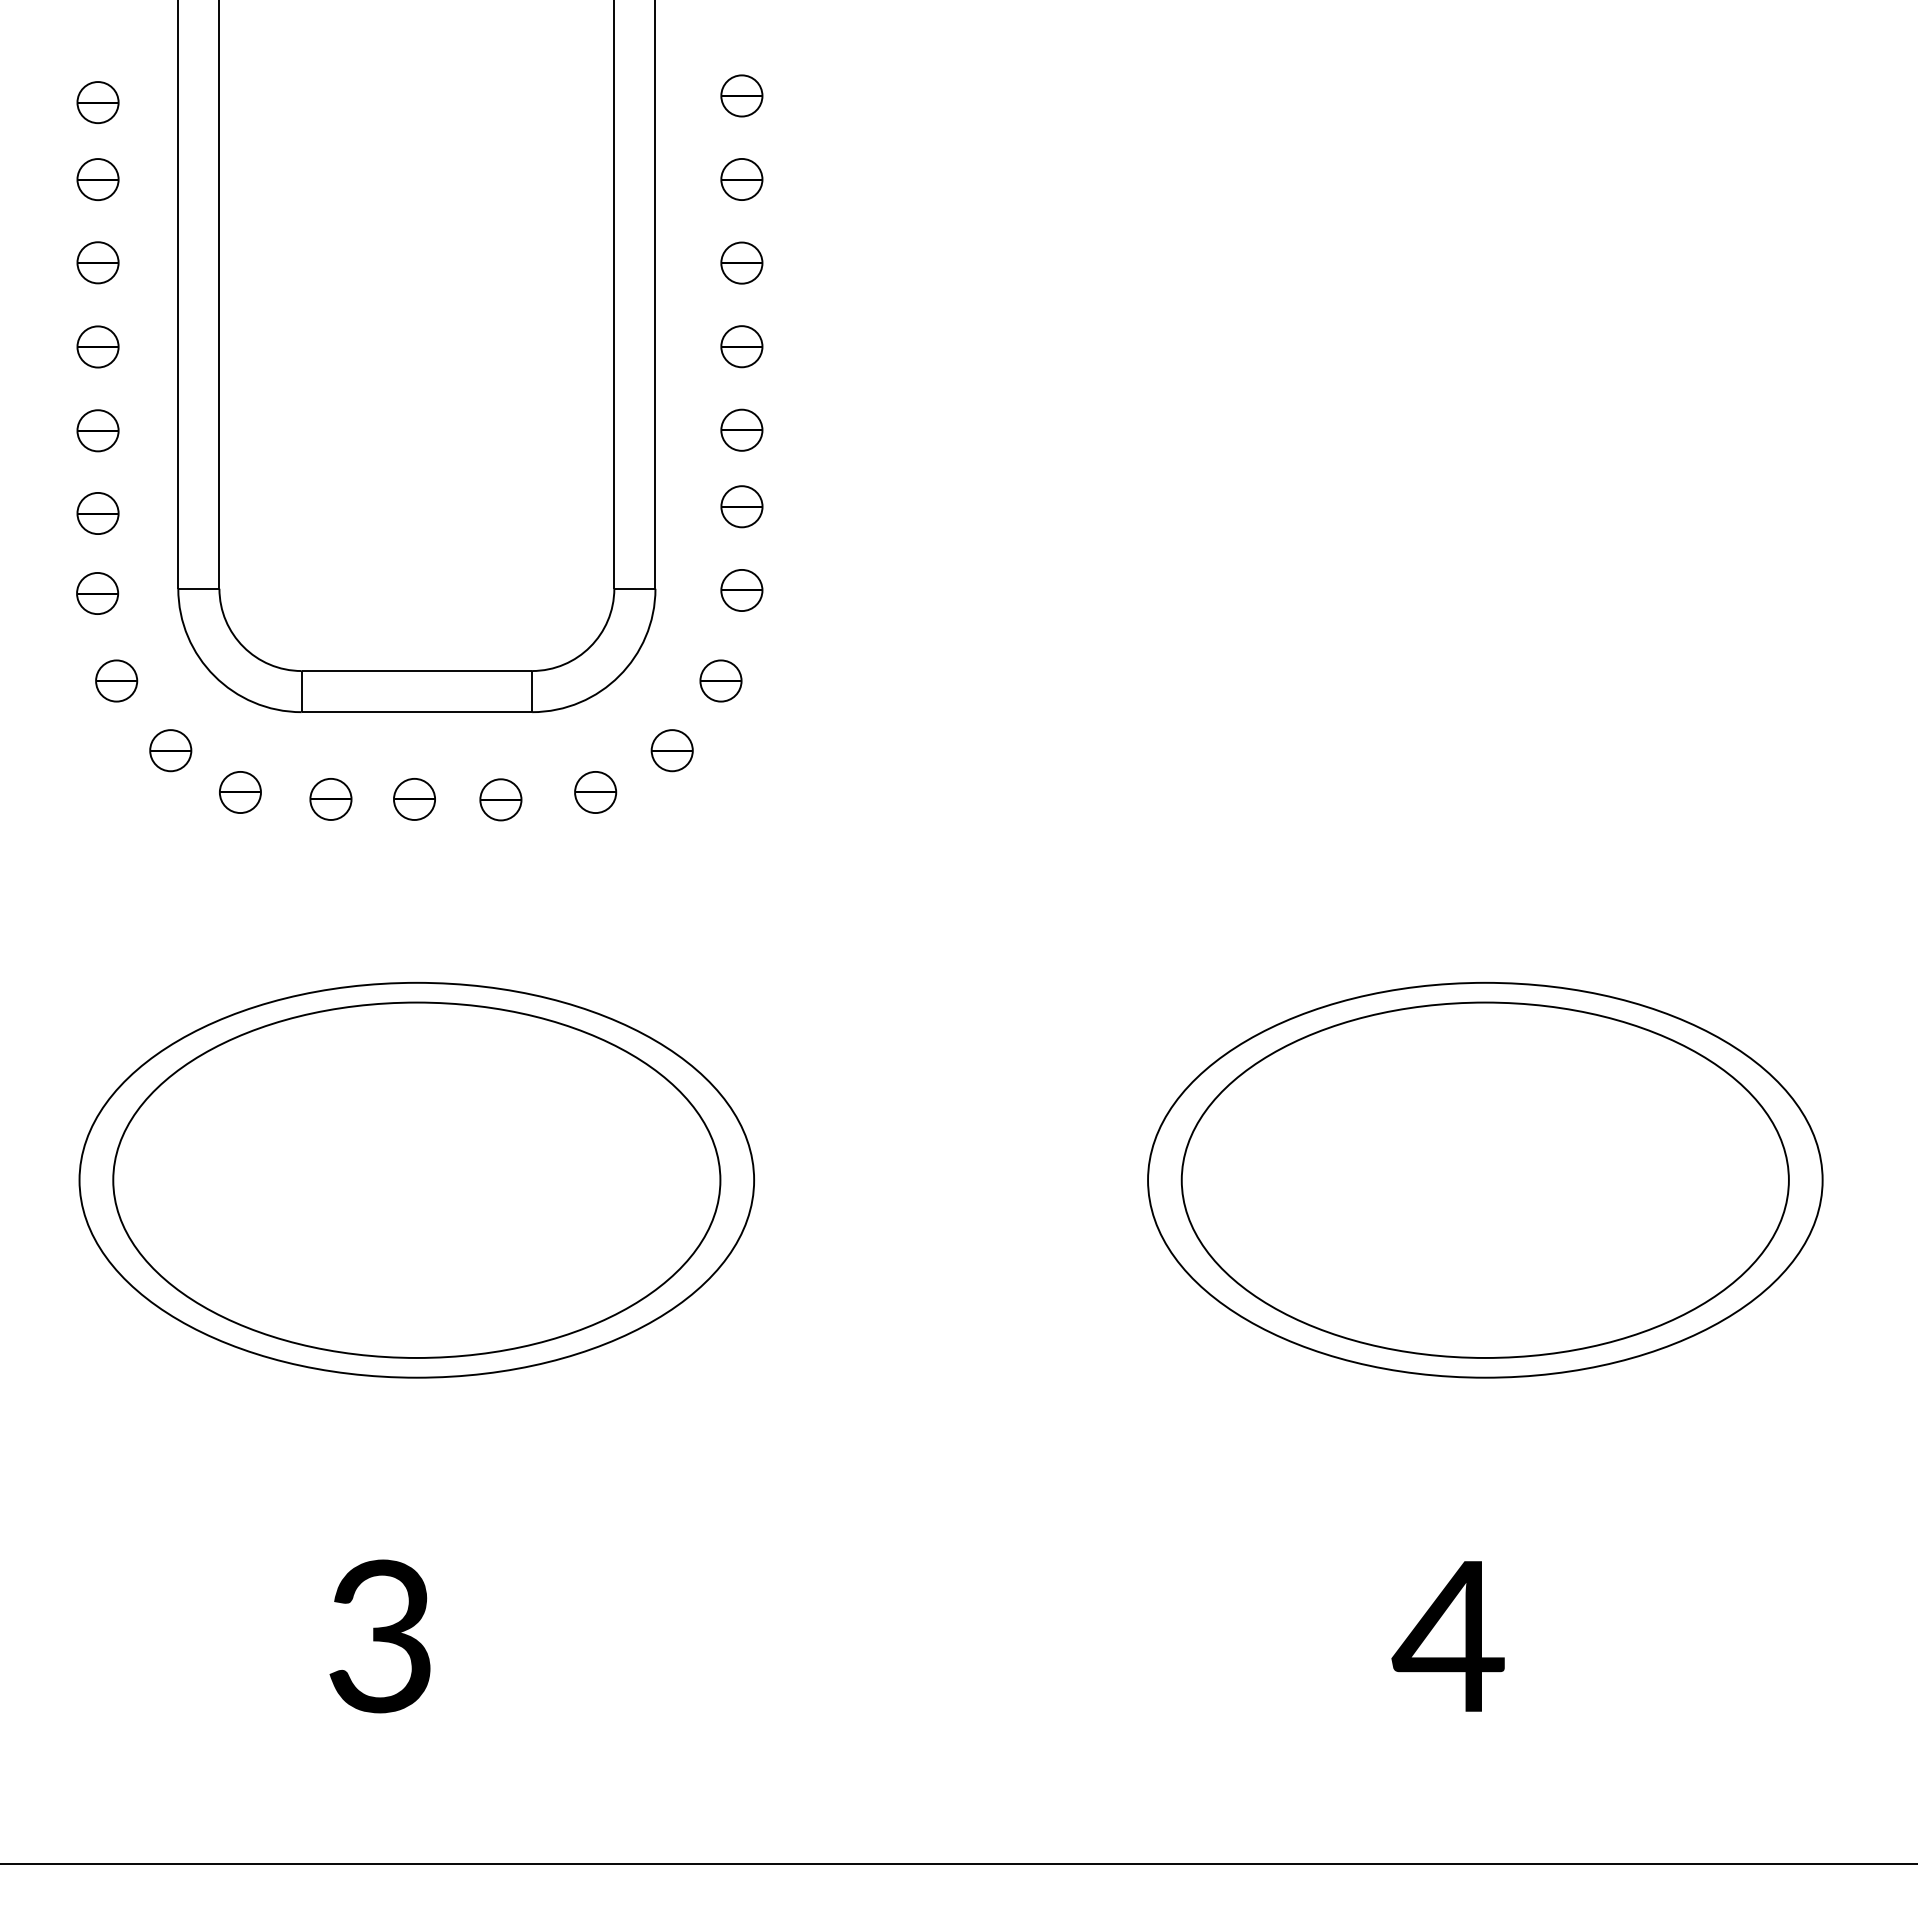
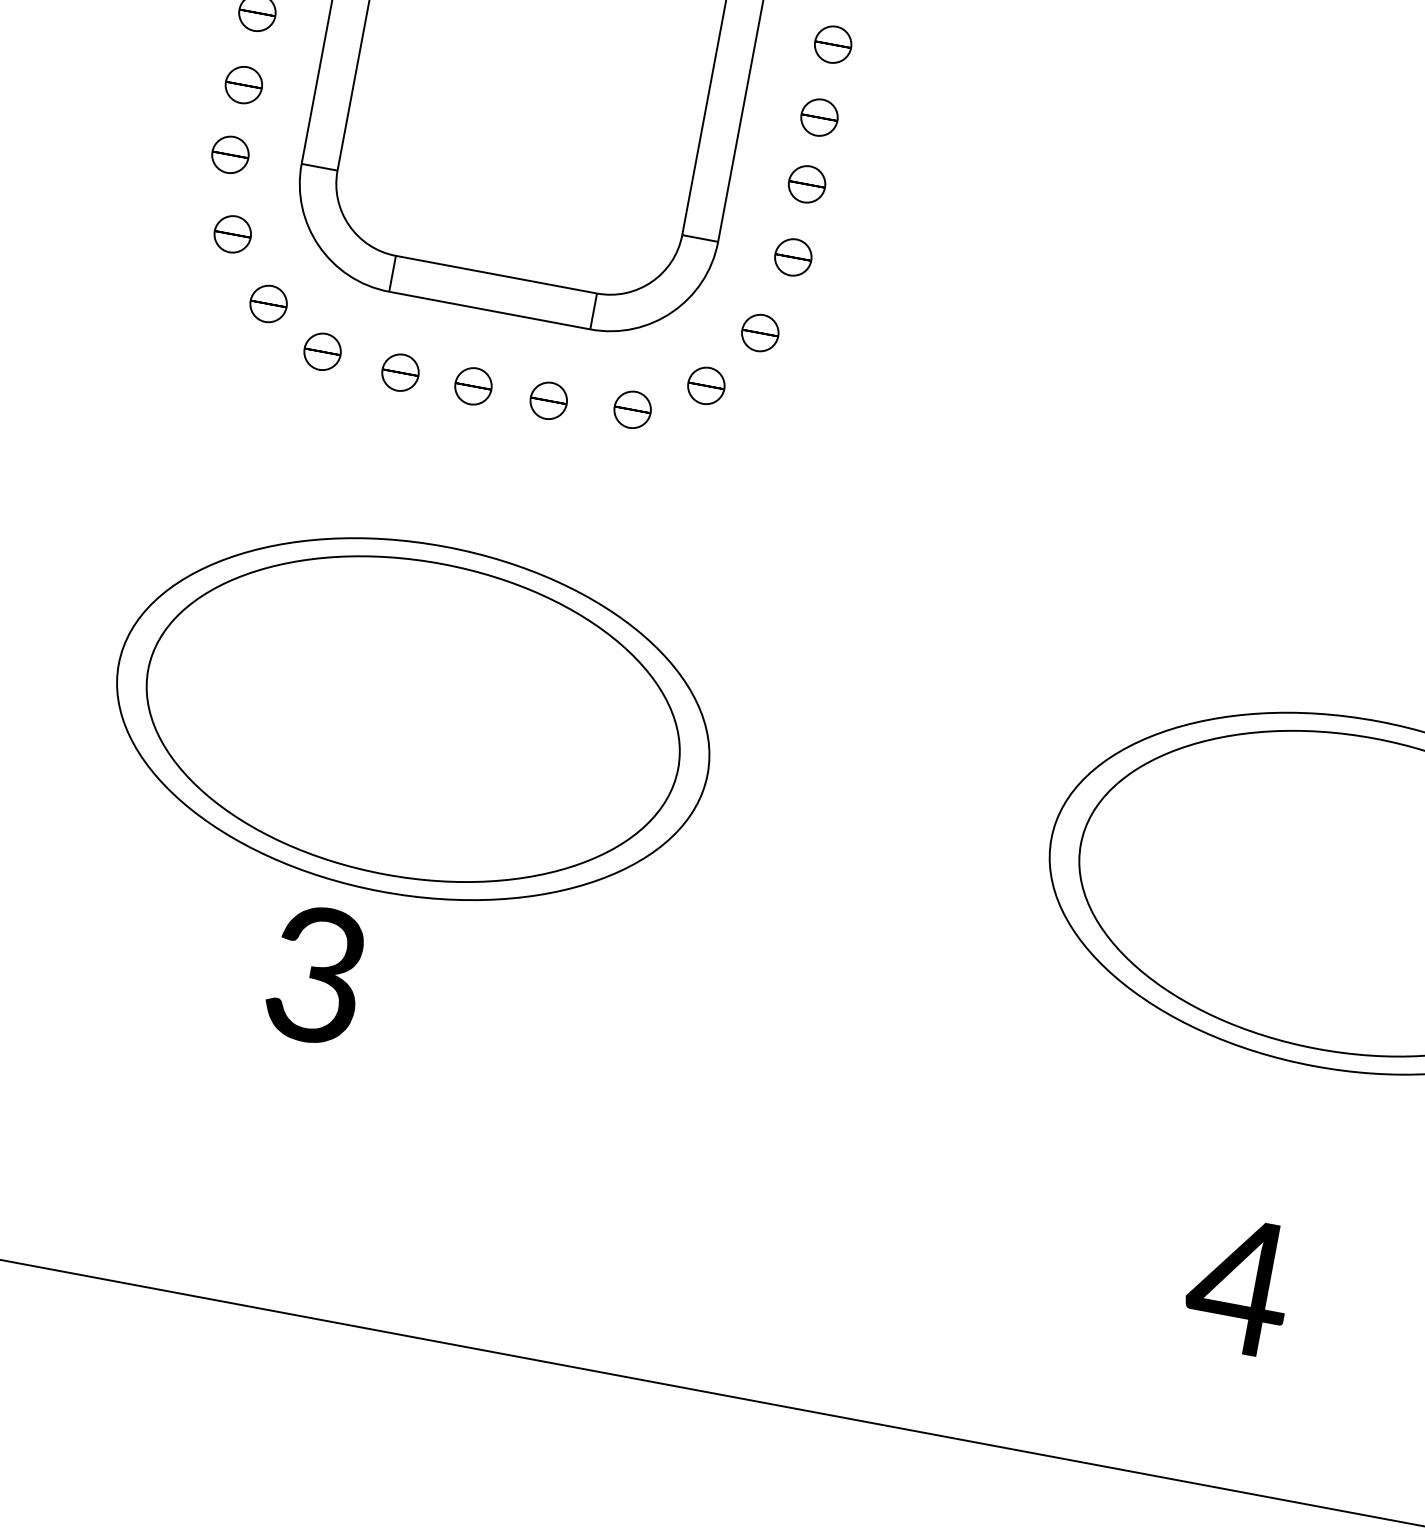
text: (379, 1636) -> (315, 974), moved

